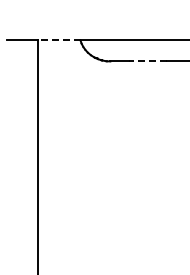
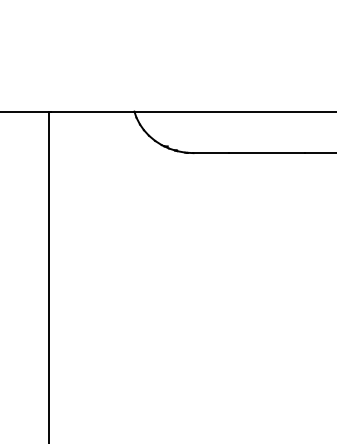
line: (58, 40) -> (90, 111), dashed -> solid
line: (147, 61) -> (266, 153), dashed -> solid

